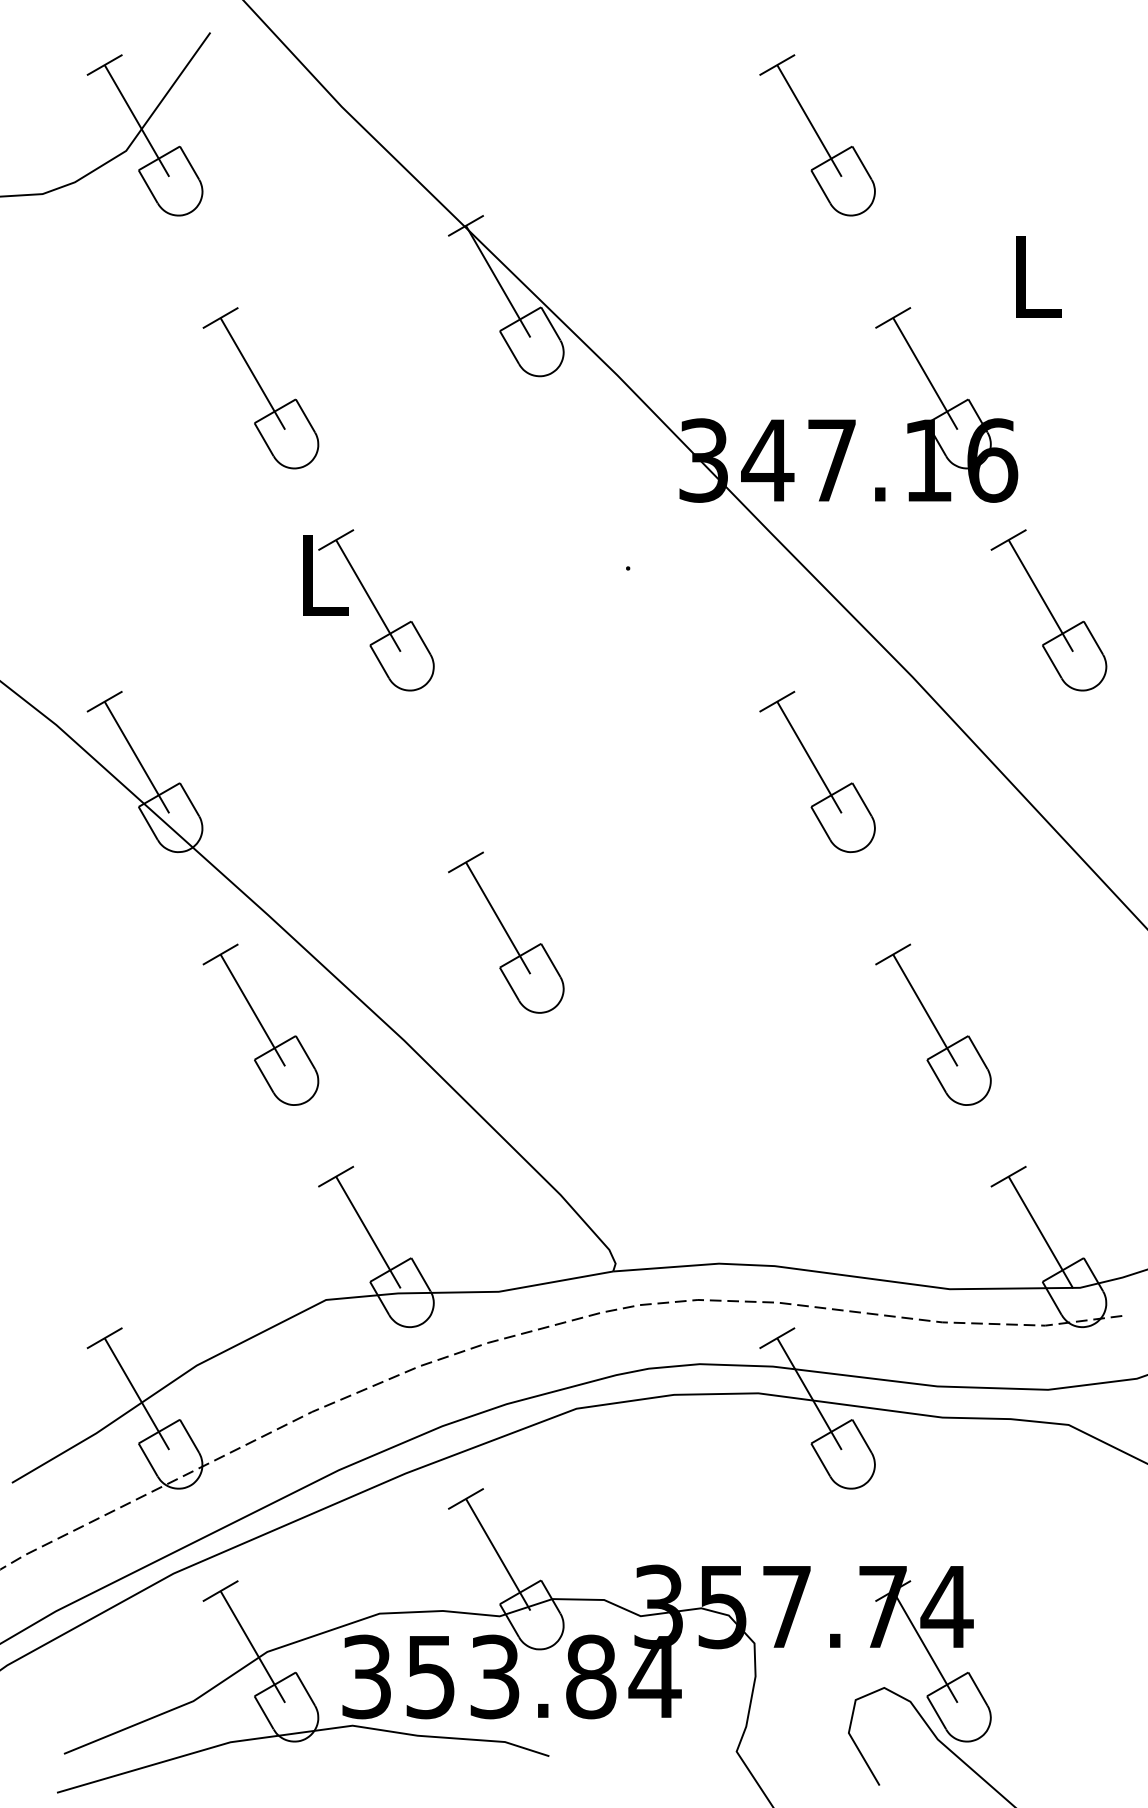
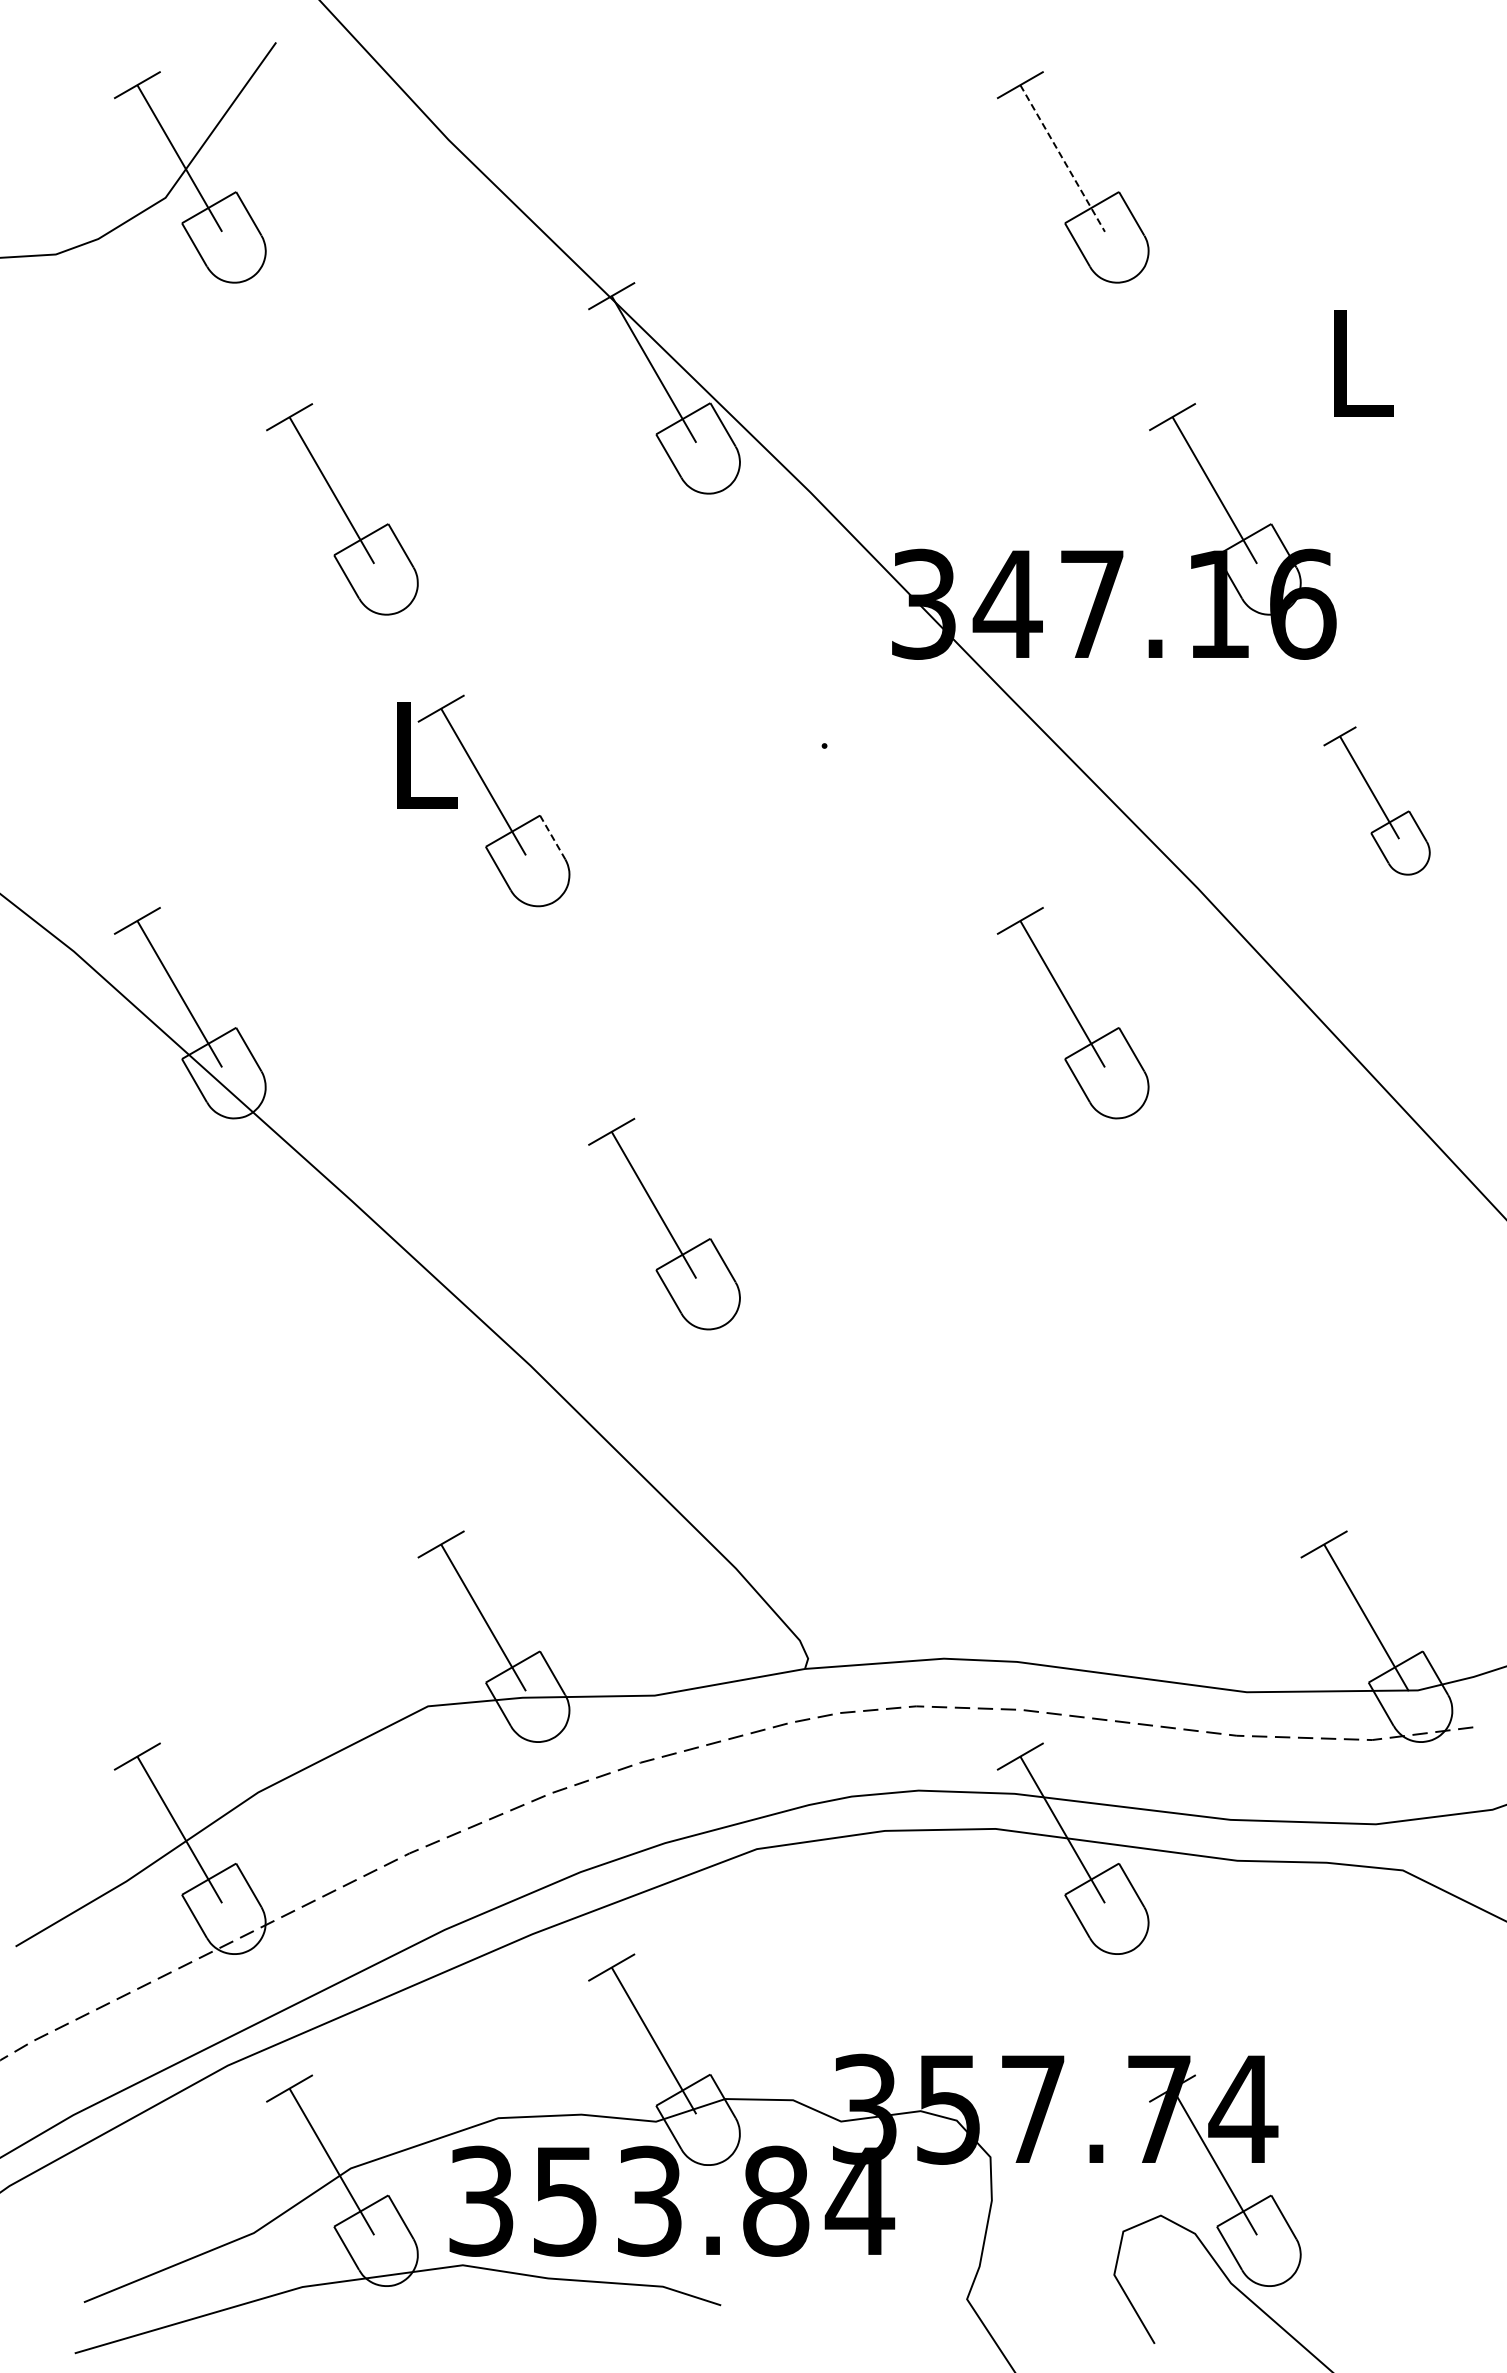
line: (809, 120) -> (1062, 158), solid -> dashed
part: (1048, 609) -> (1376, 800), size x0.7
line: (420, 638) -> (552, 837), solid -> dashed
part: (260, 1024) -> (342, 1344), removed
part: (933, 1024) -> (1225, 1344), removed

